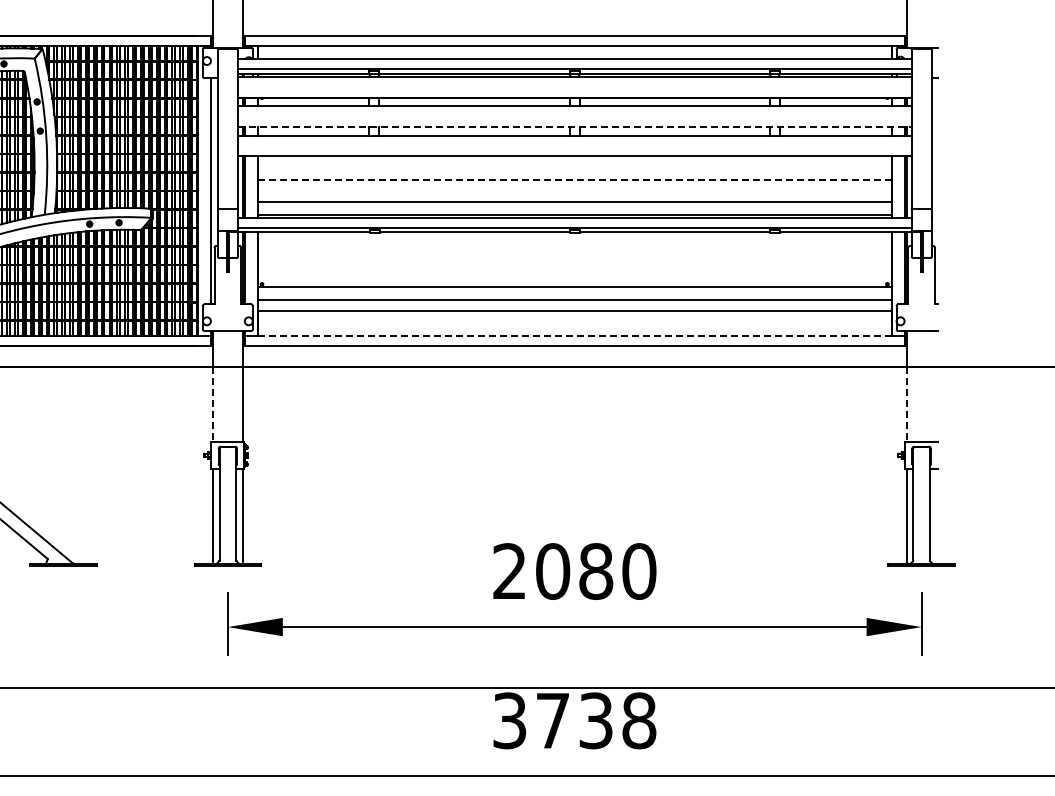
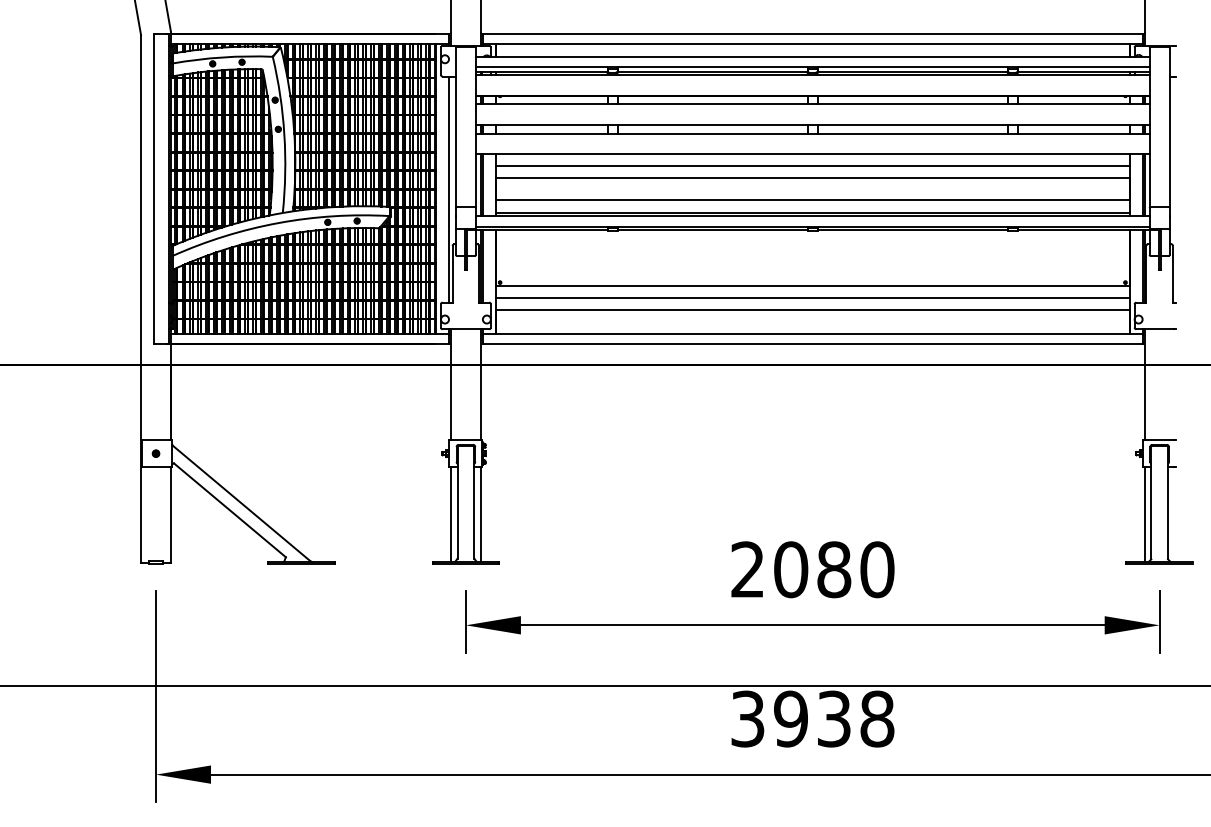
line: (574, 127) -> (812, 125), dashed -> solid
line: (574, 168) -> (812, 166), added
line: (574, 179) -> (812, 177), dashed -> solid
line: (574, 336) -> (812, 334), dashed -> solid
line: (212, 404) -> (450, 402), dashed -> solid
line: (906, 404) -> (1144, 402), dashed -> solid
text: (552, 720) -> (790, 718), 3738 -> 3938

